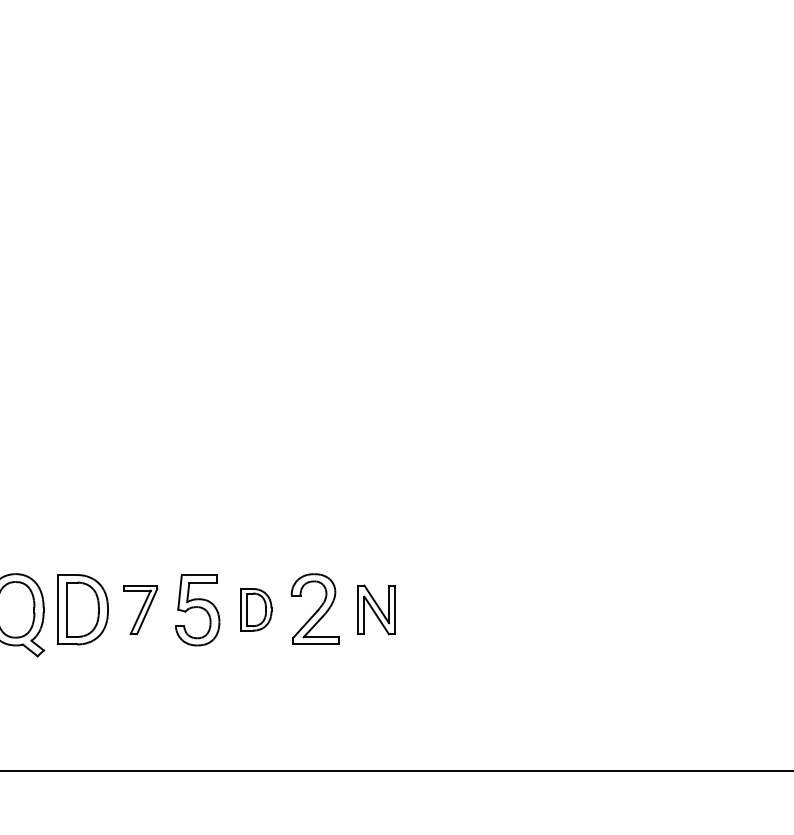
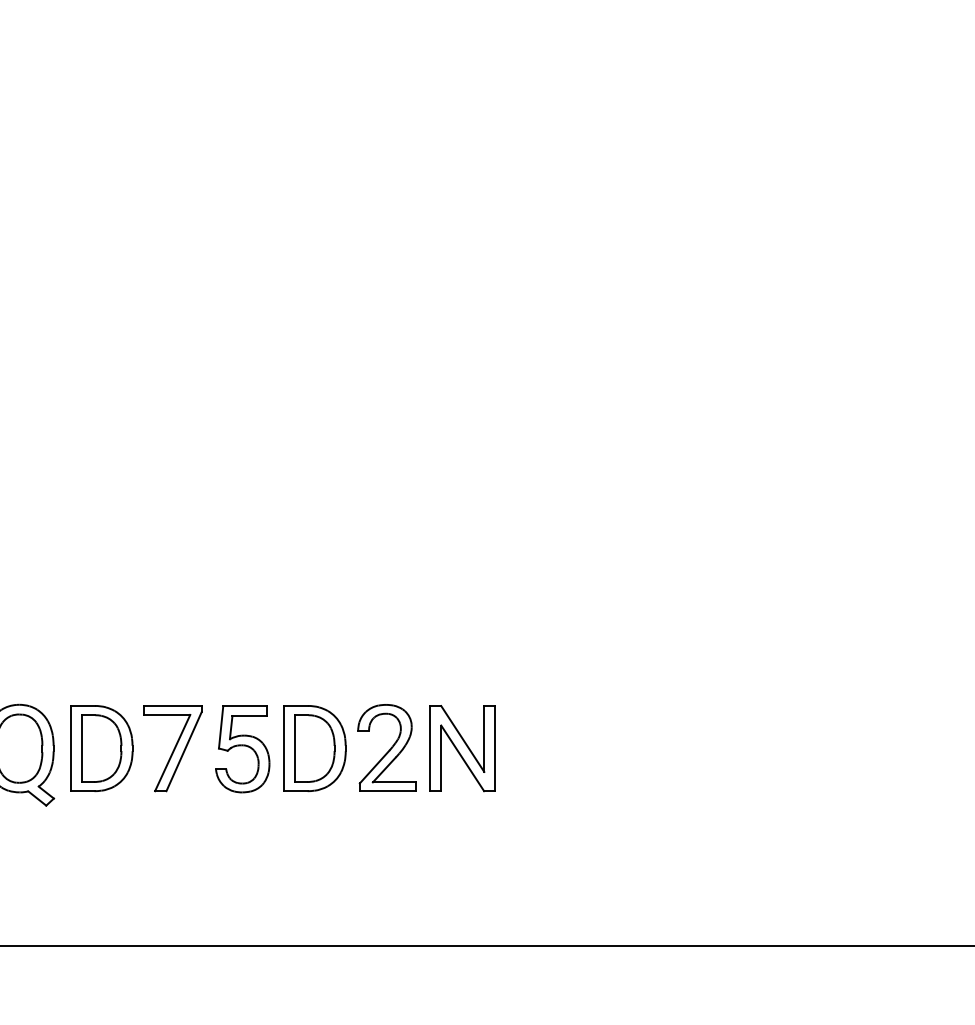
part: (140, 609) -> (172, 748), size x1.43
part: (256, 609) -> (314, 748), size x1.67
part: (376, 609) -> (462, 748), size x1.43

